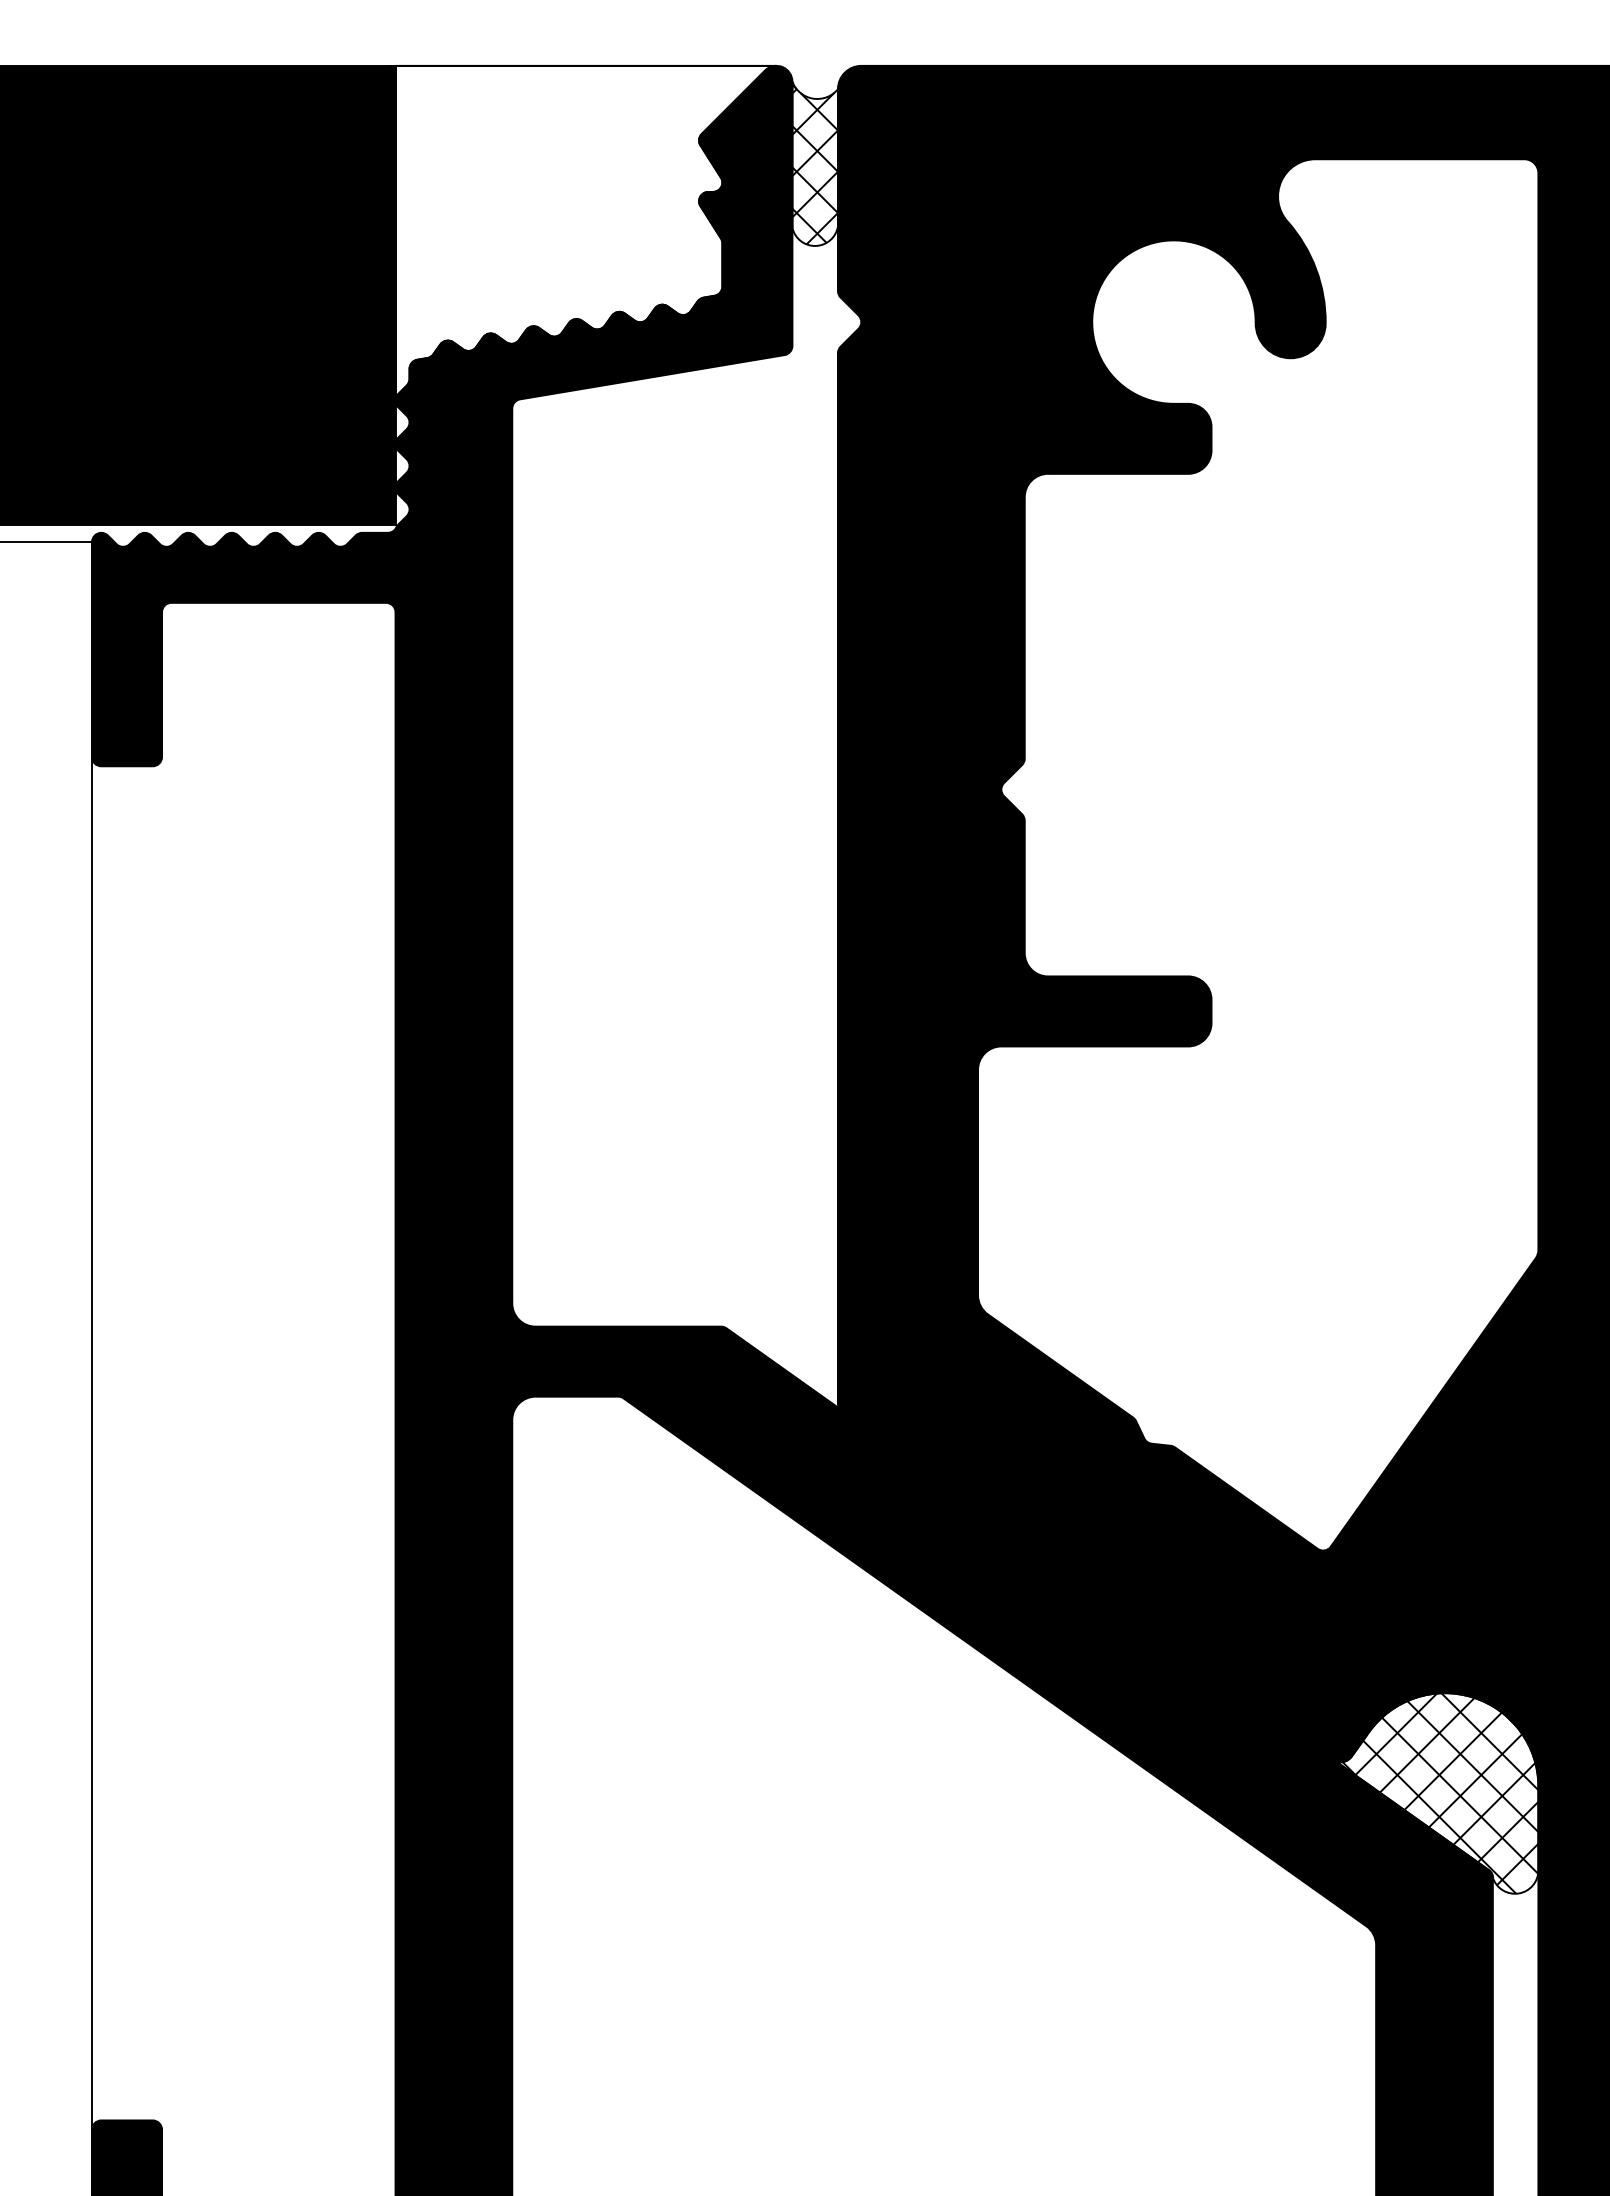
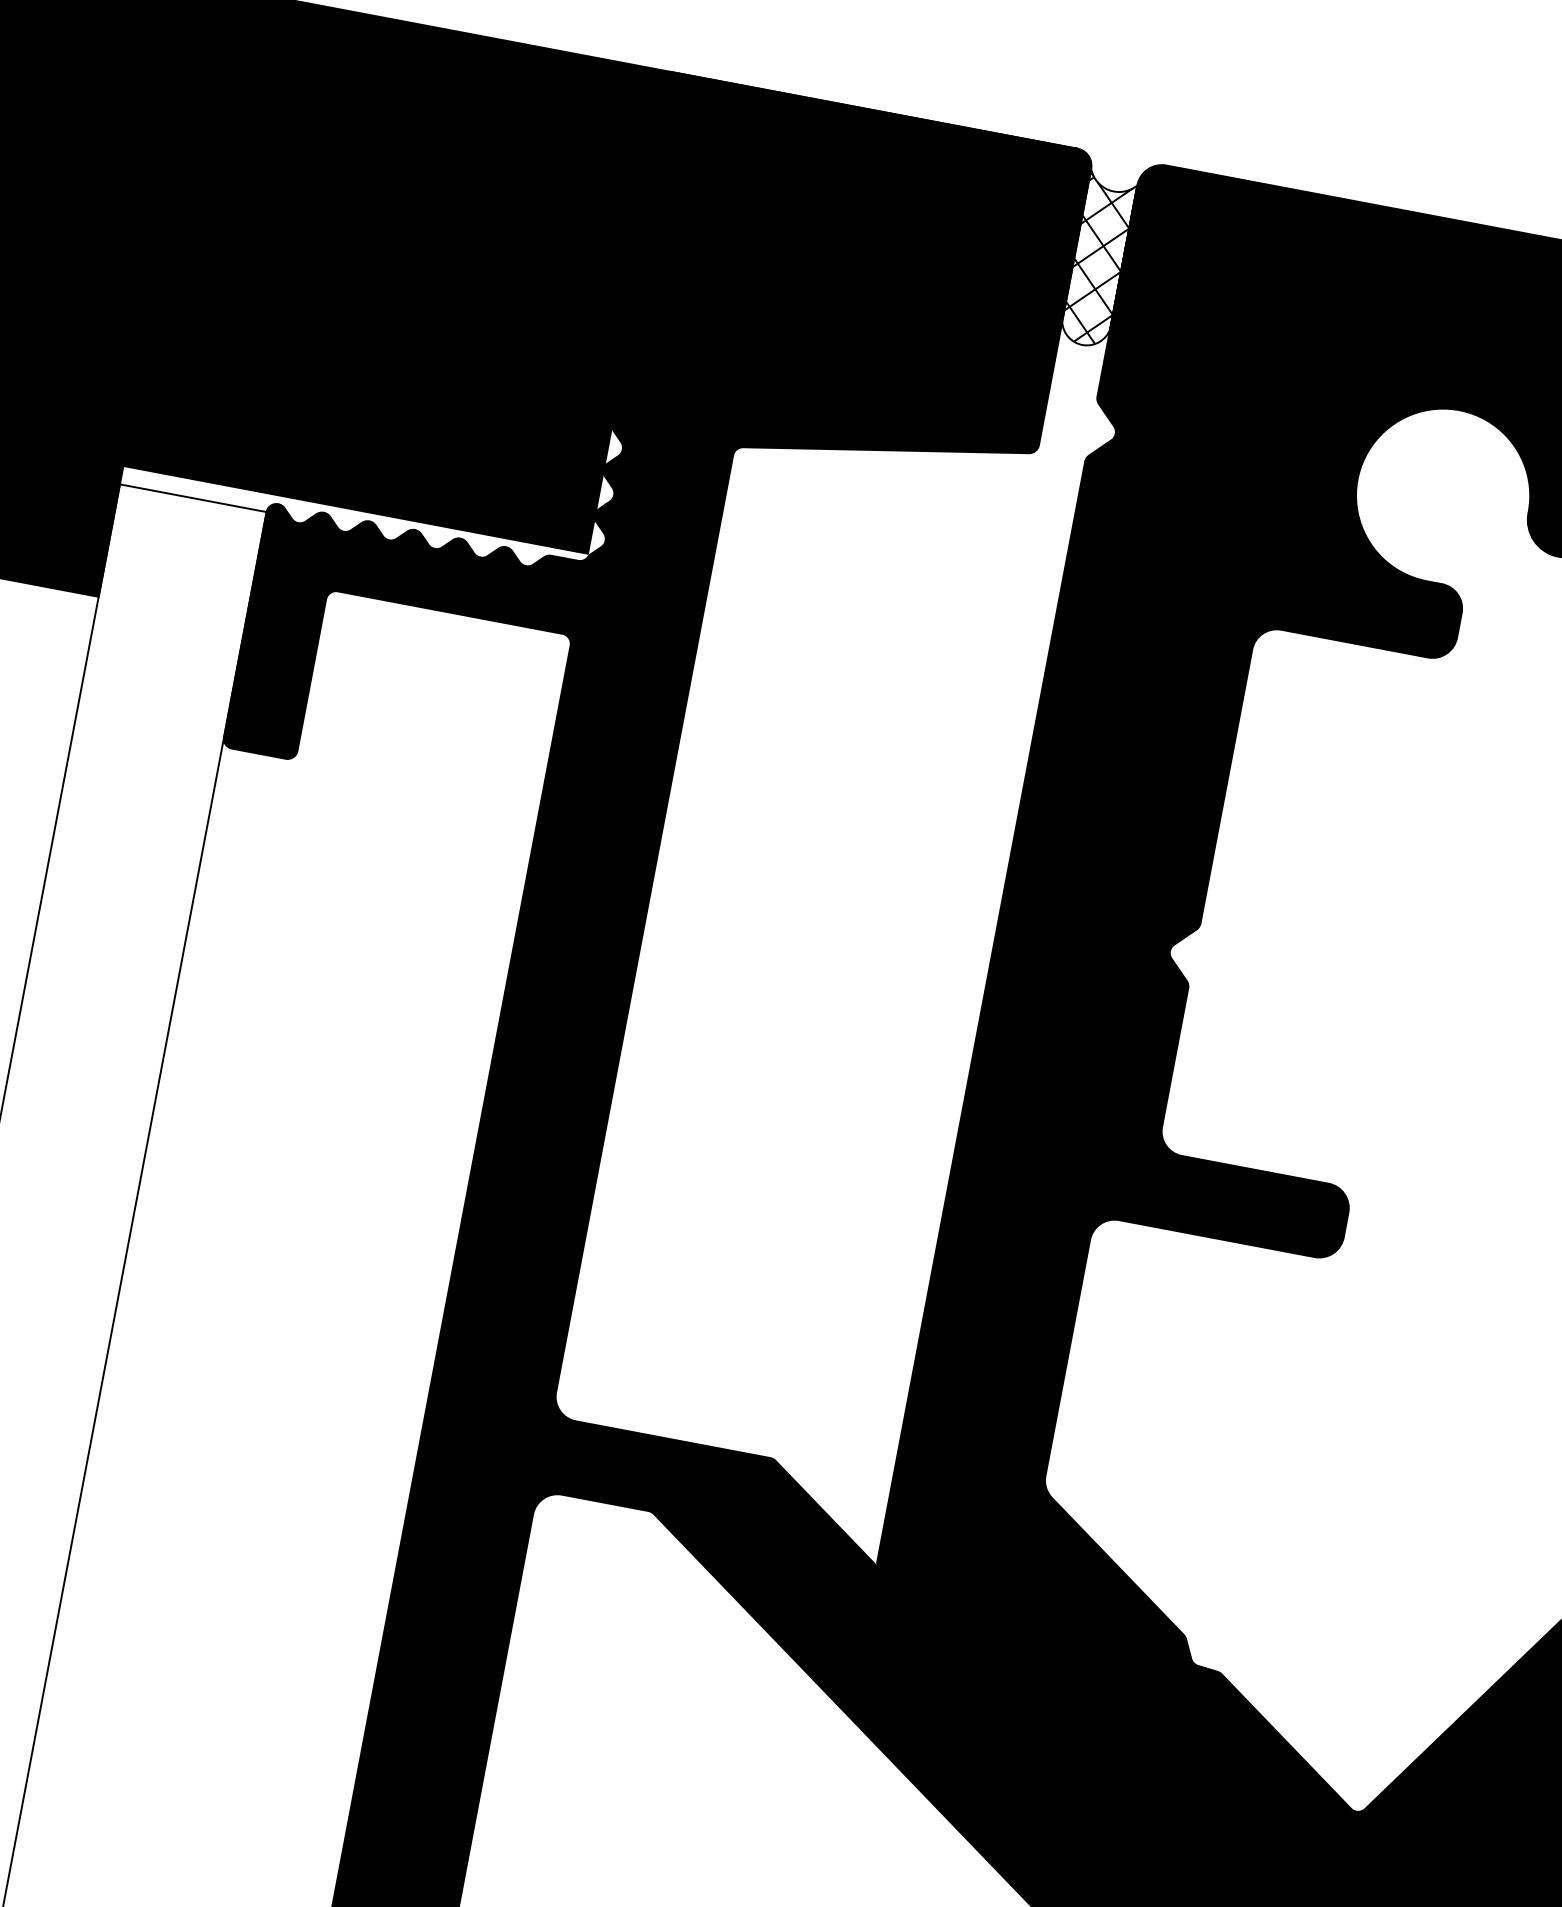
fill: (585, 232) -> (844, 285), added

